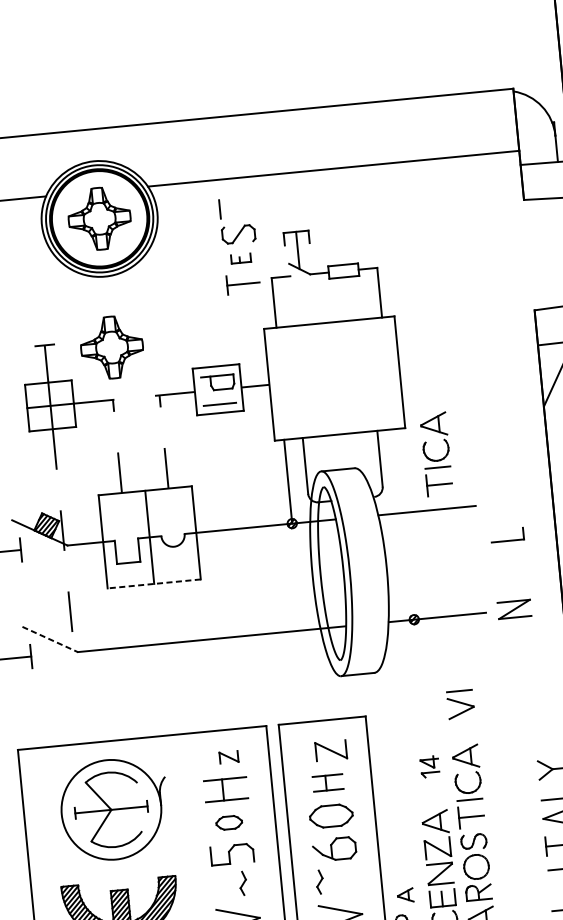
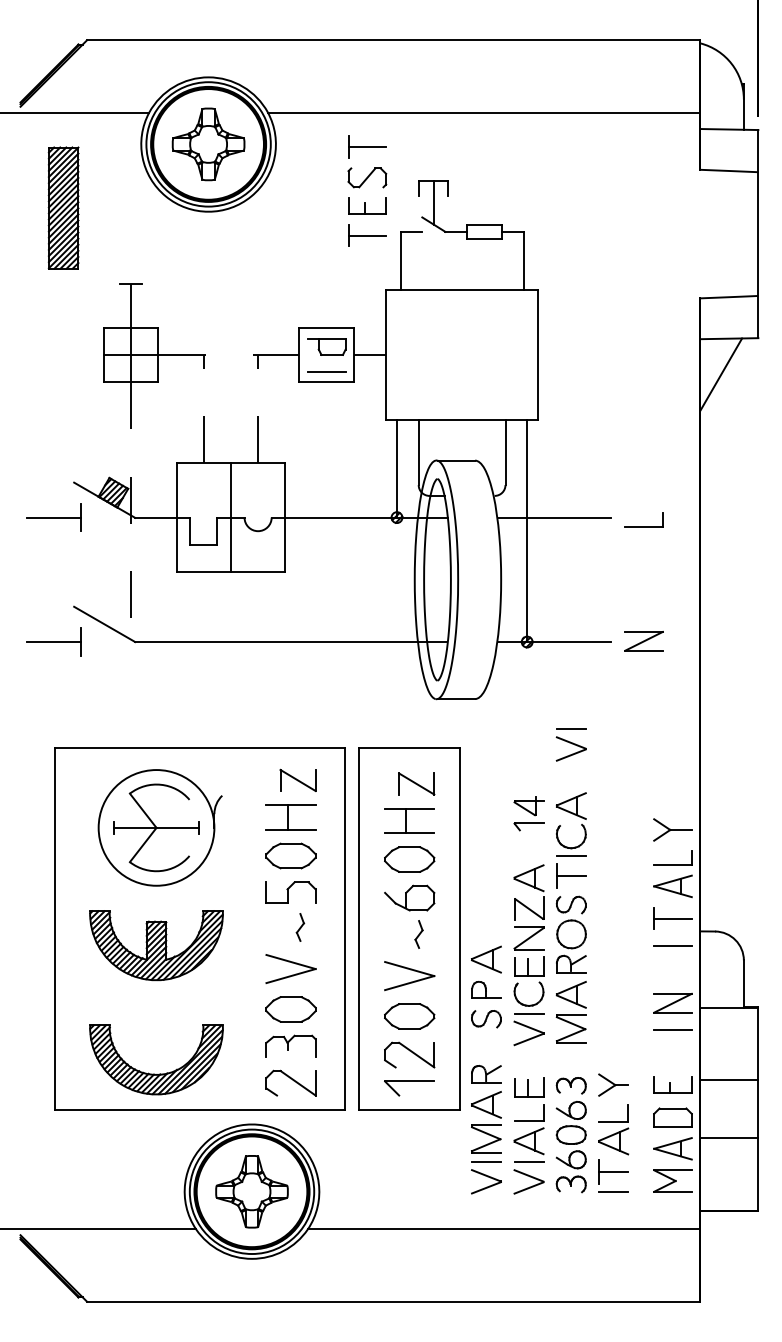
line: (236, 207) -> (367, 146), added
part: (241, 258) -> (367, 205), size x1.67
part: (111, 347) -> (208, 294), removed
part: (439, 459) -> (574, 459), removed
line: (405, 523) -> (527, 530), added
part: (507, 540) -> (643, 526), moved
line: (153, 583) -> (230, 571), dashed -> solid
line: (50, 639) -> (105, 624), dashed -> solid
part: (228, 756) -> (297, 779), size x1.67
part: (429, 766) -> (528, 813), size x1.43
part: (328, 782) -> (409, 820), size x1.43
part: (228, 822) -> (290, 855), size x1.67
part: (319, 882) -> (418, 934), moved
part: (405, 895) -> (486, 959), size x1.67

